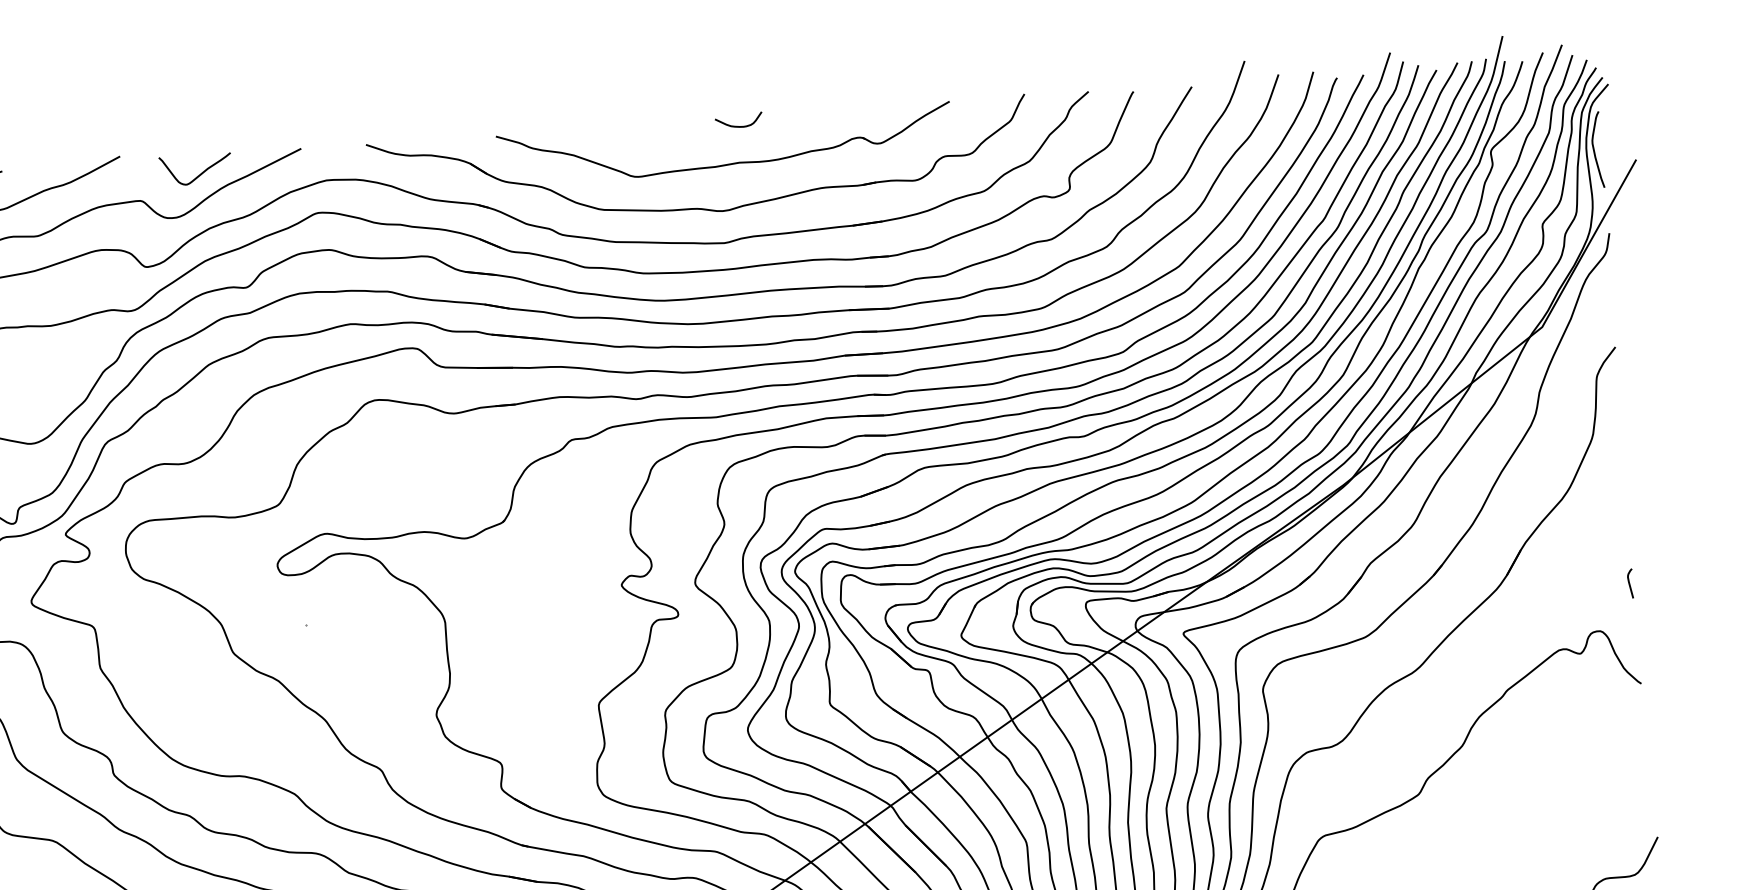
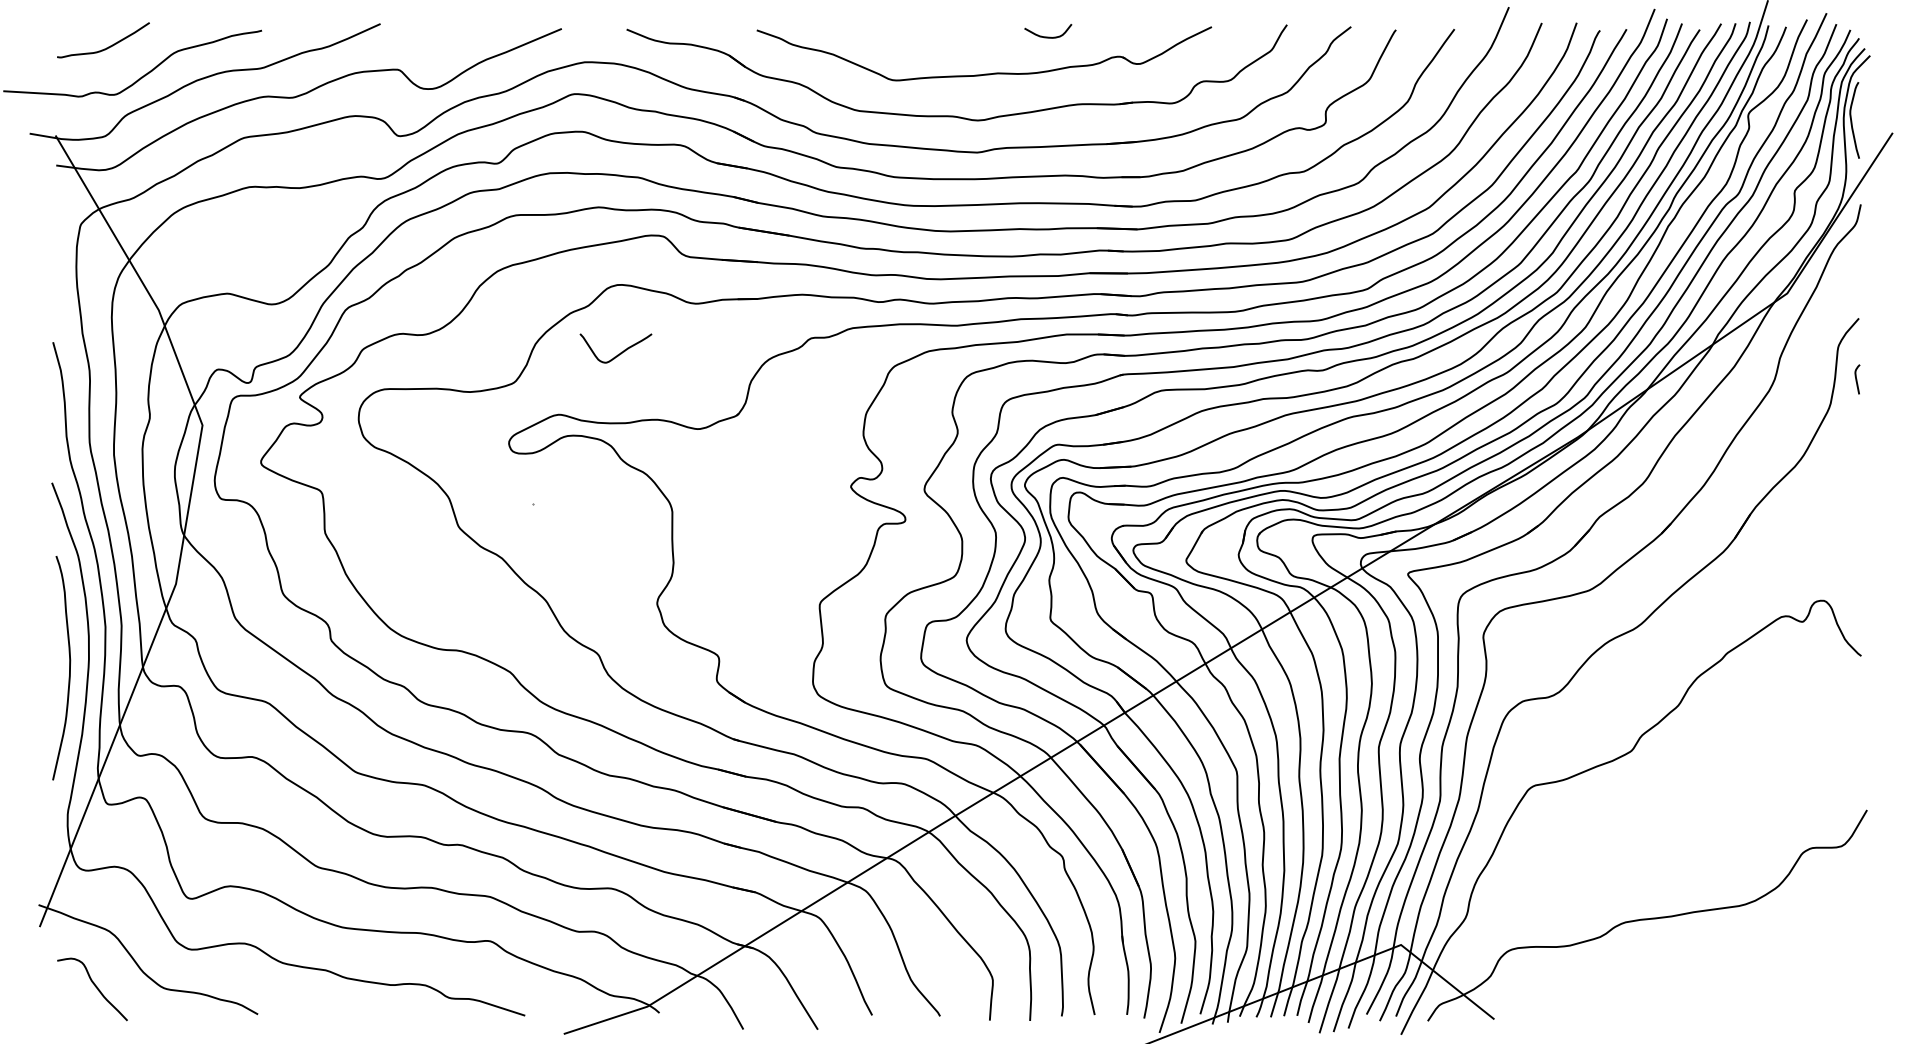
curve: (739, 125) -> (1048, 36), moved
curve: (197, 175) -> (617, 354), moved
curve: (1630, 583) -> (1857, 379), moved

